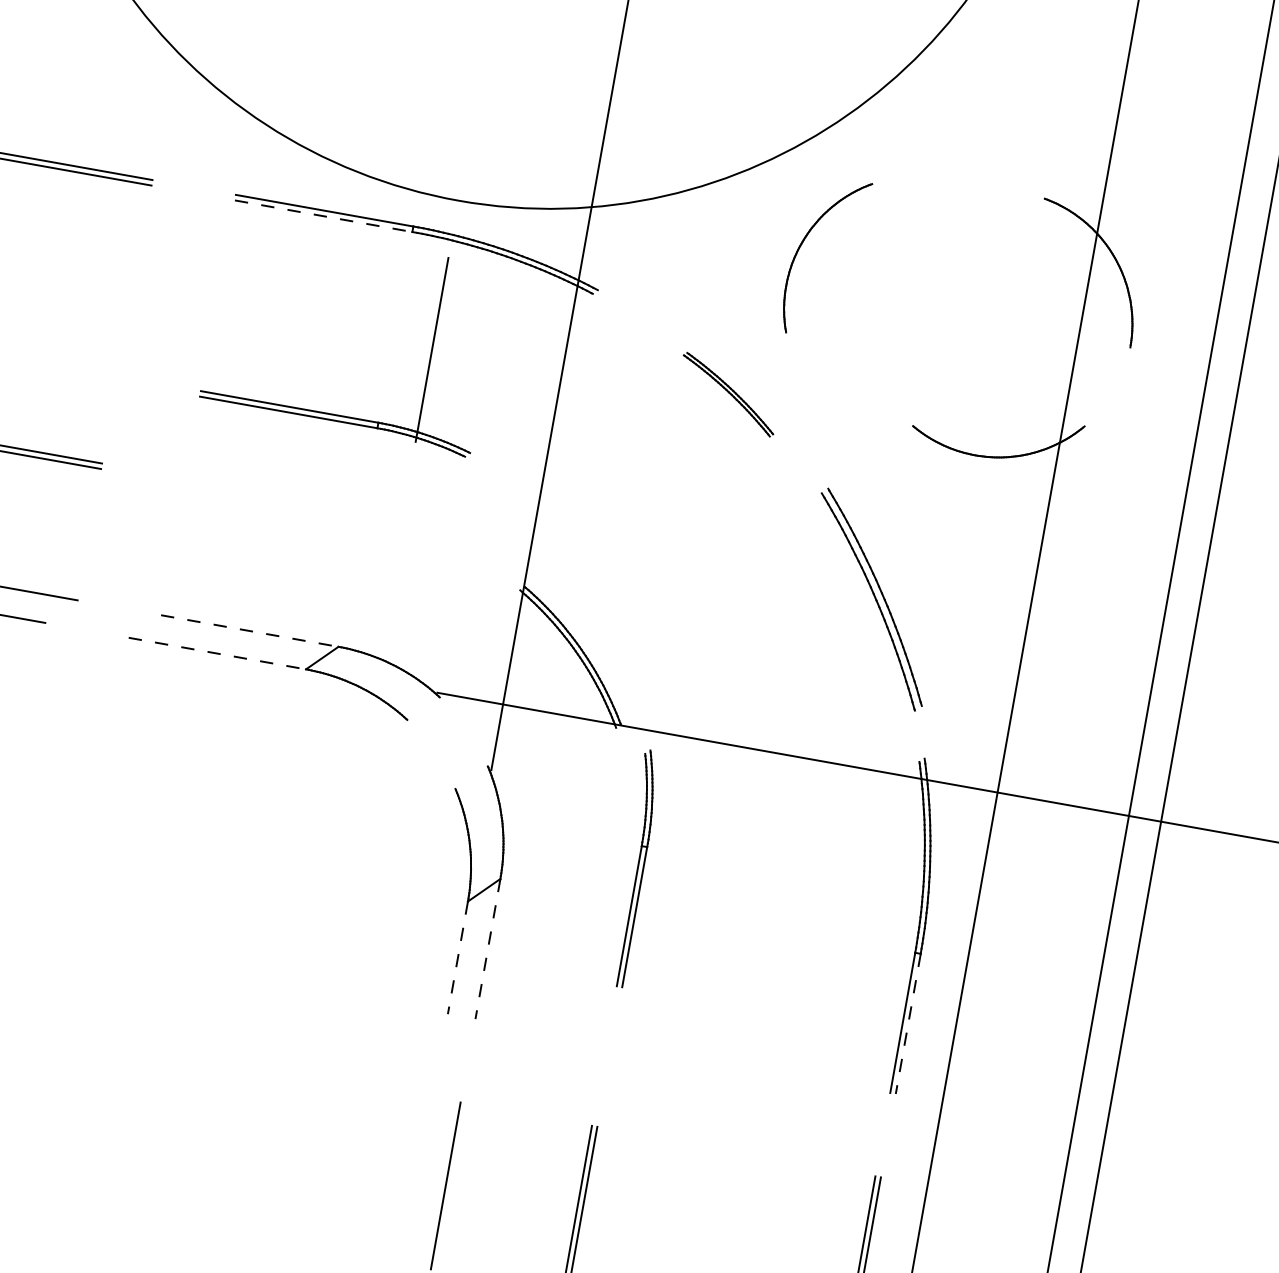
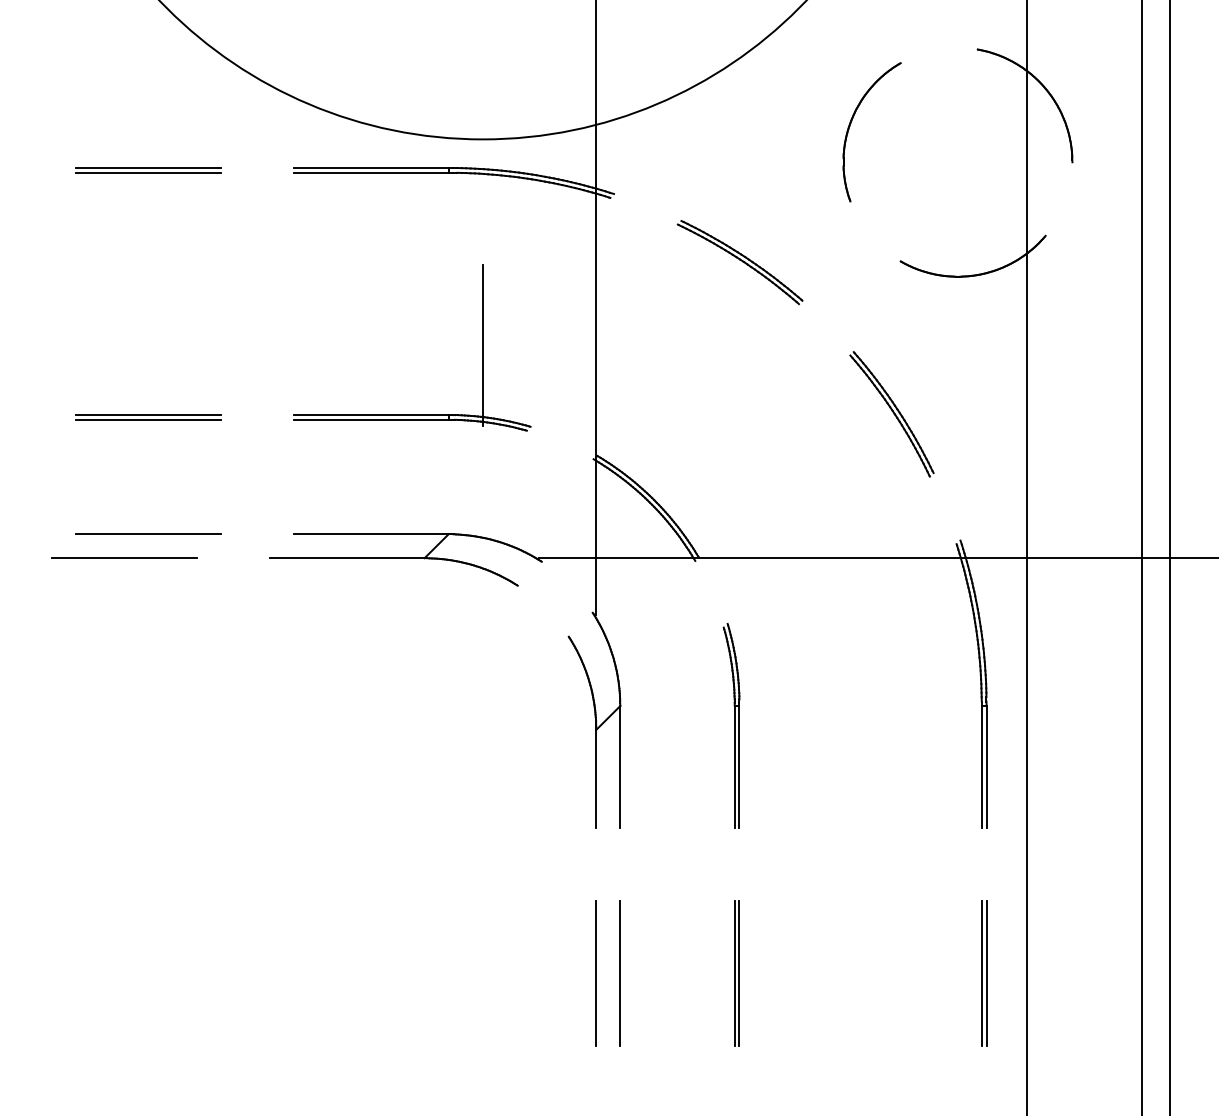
line: (323, 215) -> (371, 172), dashed -> solid
part: (801, 246) -> (850, 126), moved
part: (727, 394) -> (739, 262), size x1.43
part: (337, 414) -> (412, 414), moved
part: (871, 599) -> (891, 414), size x0.71
line: (249, 631) -> (371, 534), dashed -> solid
line: (217, 653) -> (347, 558), dashed -> solid
part: (634, 867) -> (731, 725), moved
line: (488, 949) -> (620, 767), dashed -> solid
line: (458, 958) -> (596, 779), dashed -> solid
line: (908, 1024) -> (986, 767), dashed -> solid
line: (418, 1181) -> (596, 973), added

